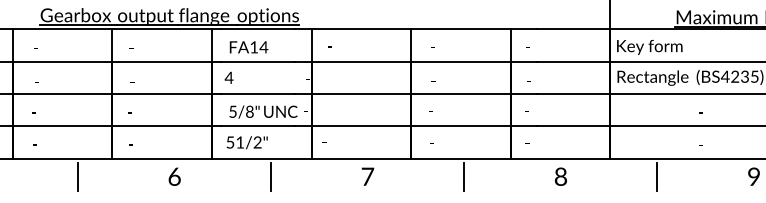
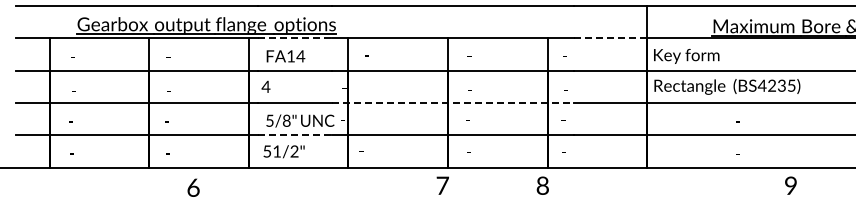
line: (257, 29) -> (294, 38), solid -> dashed
line: (573, 29) -> (610, 38), solid -> dashed
line: (416, 93) -> (453, 102), solid -> dashed
line: (257, 126) -> (294, 135), solid -> dashed
line: (77, 176) -> (114, 185), removed
text: (174, 176) -> (193, 187), moved
line: (270, 176) -> (307, 185), removed
text: (367, 176) -> (442, 185), moved
line: (464, 176) -> (501, 185), removed
text: (560, 176) -> (542, 185), moved
line: (657, 176) -> (694, 185), removed

